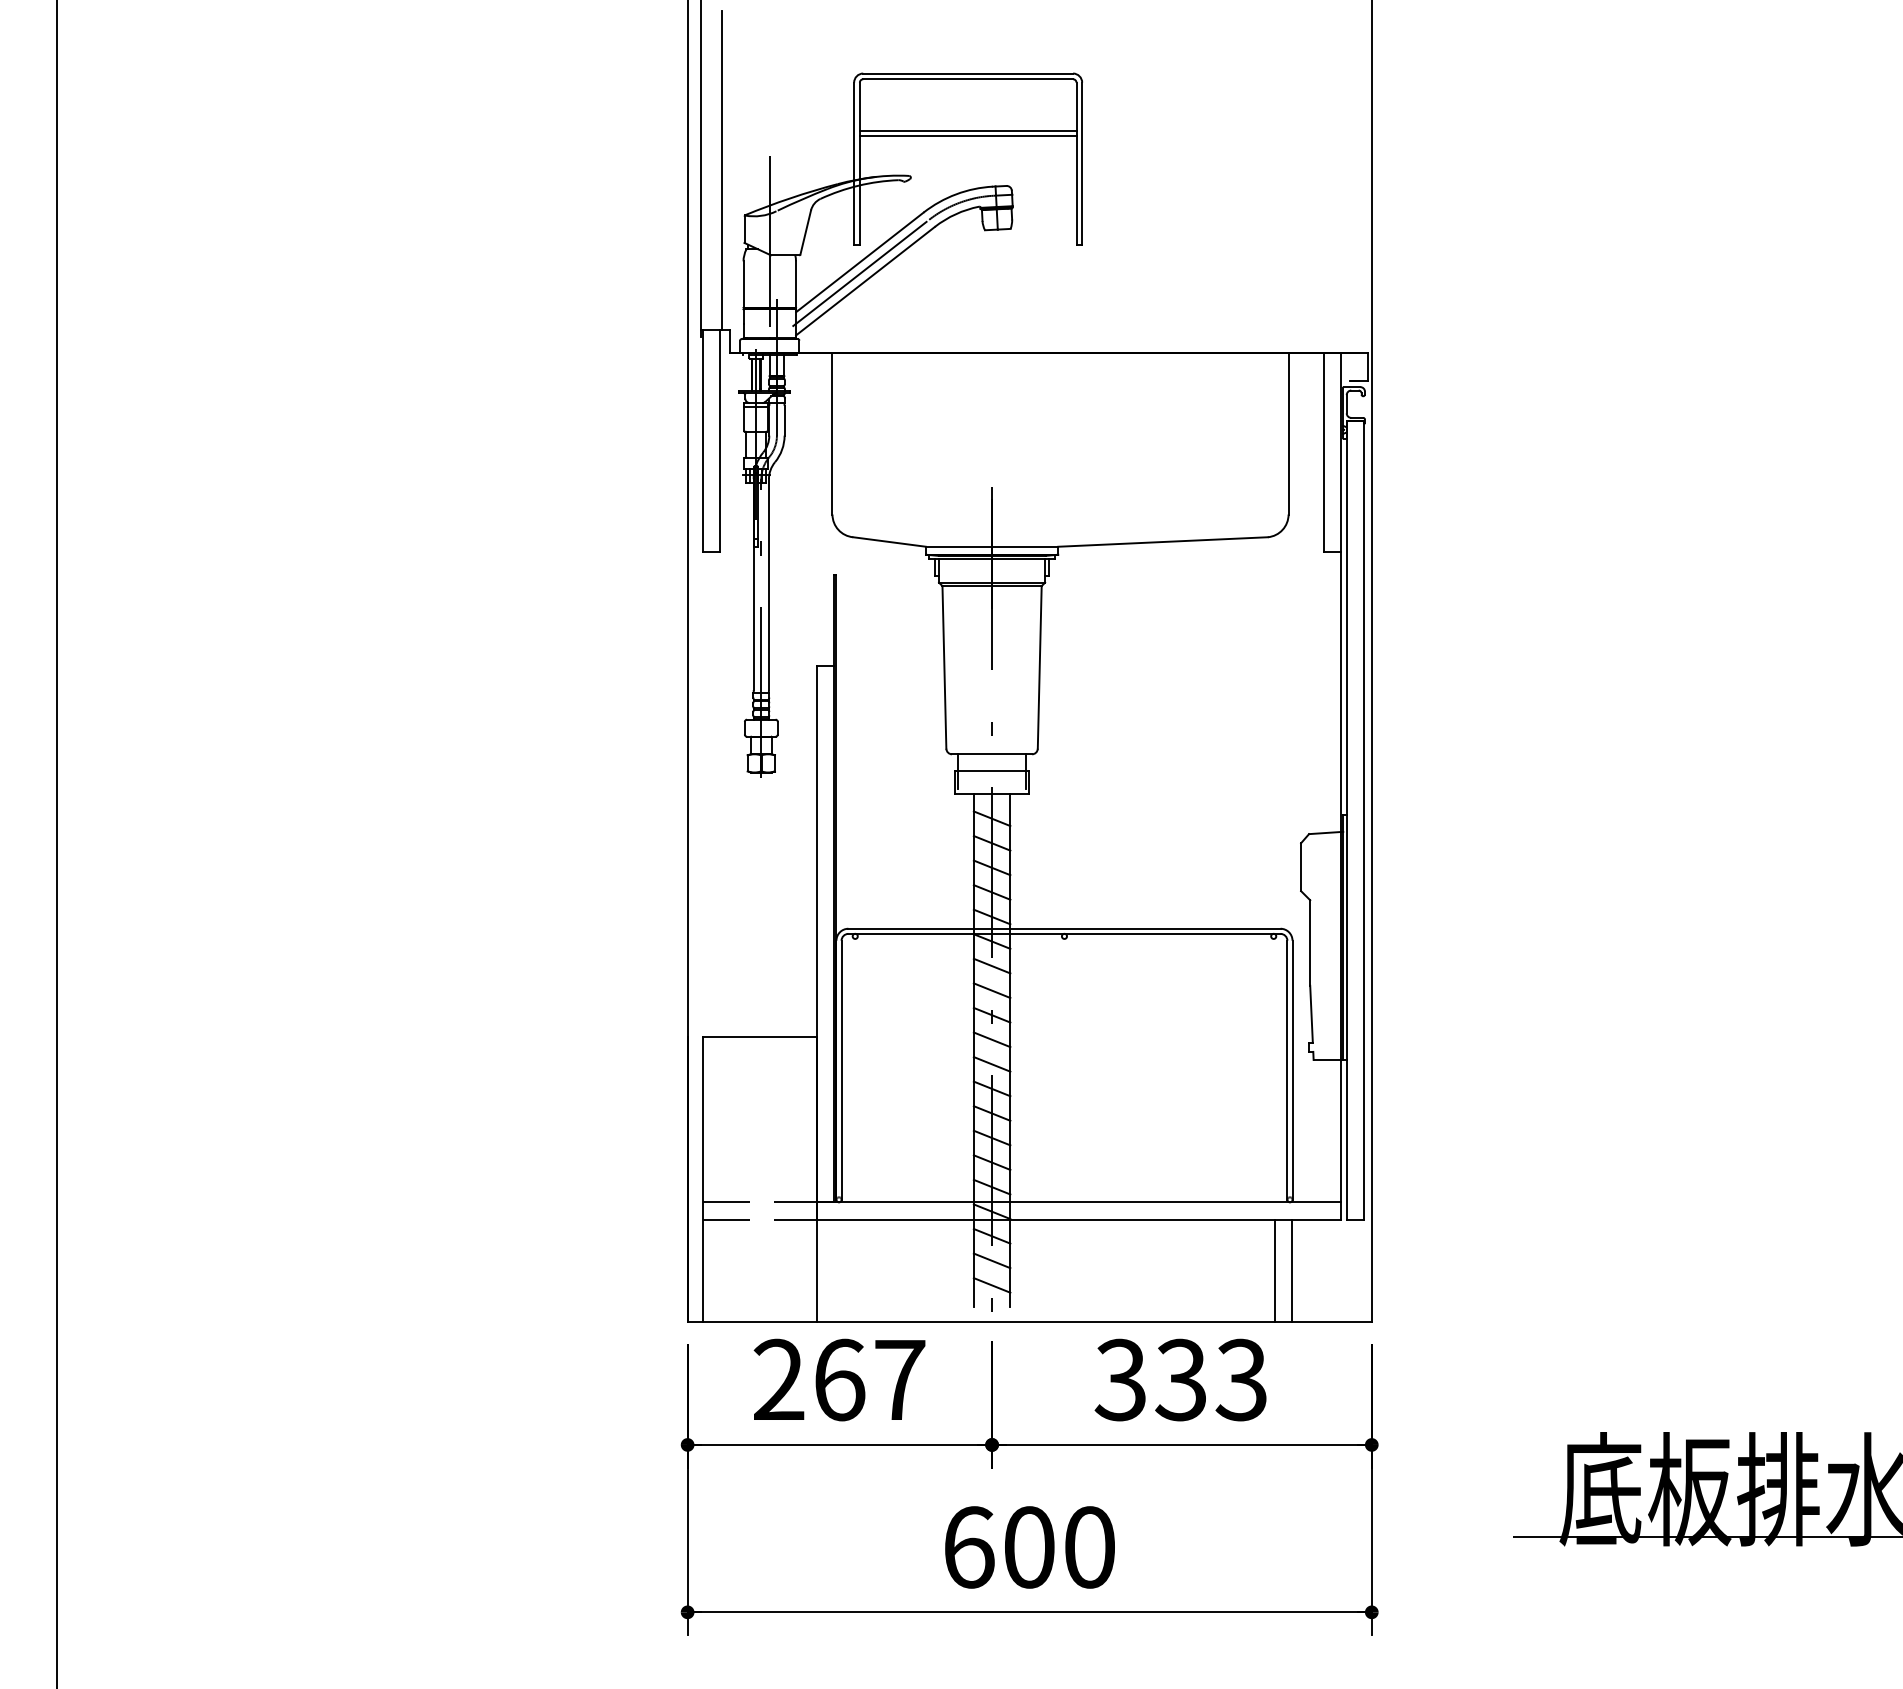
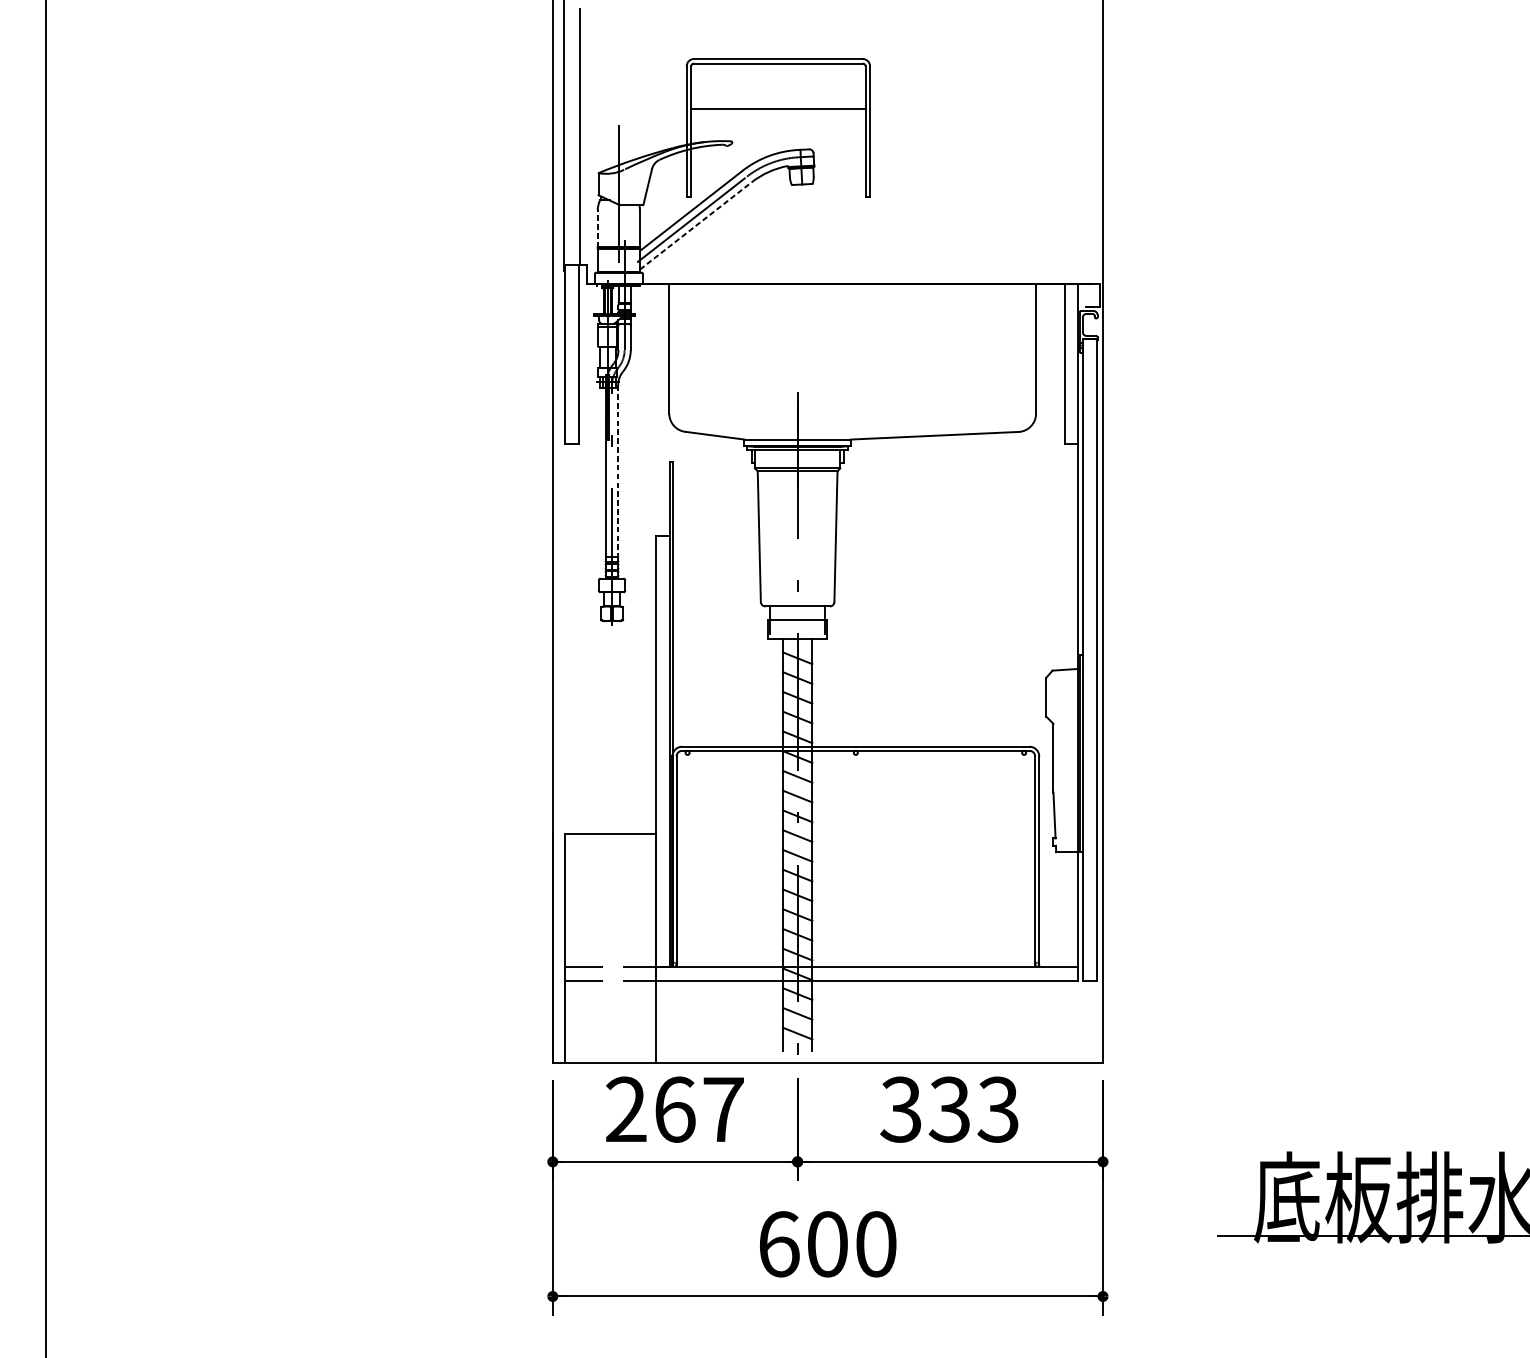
line: (967, 130) -> (777, 104), removed
line: (865, 280) -> (695, 225), solid -> dashed
line: (743, 284) -> (597, 228), solid -> dashed
line: (768, 584) -> (617, 469), solid -> dashed
line: (1274, 1270) -> (1024, 1021), removed
line: (1292, 1270) -> (1039, 1021), removed

